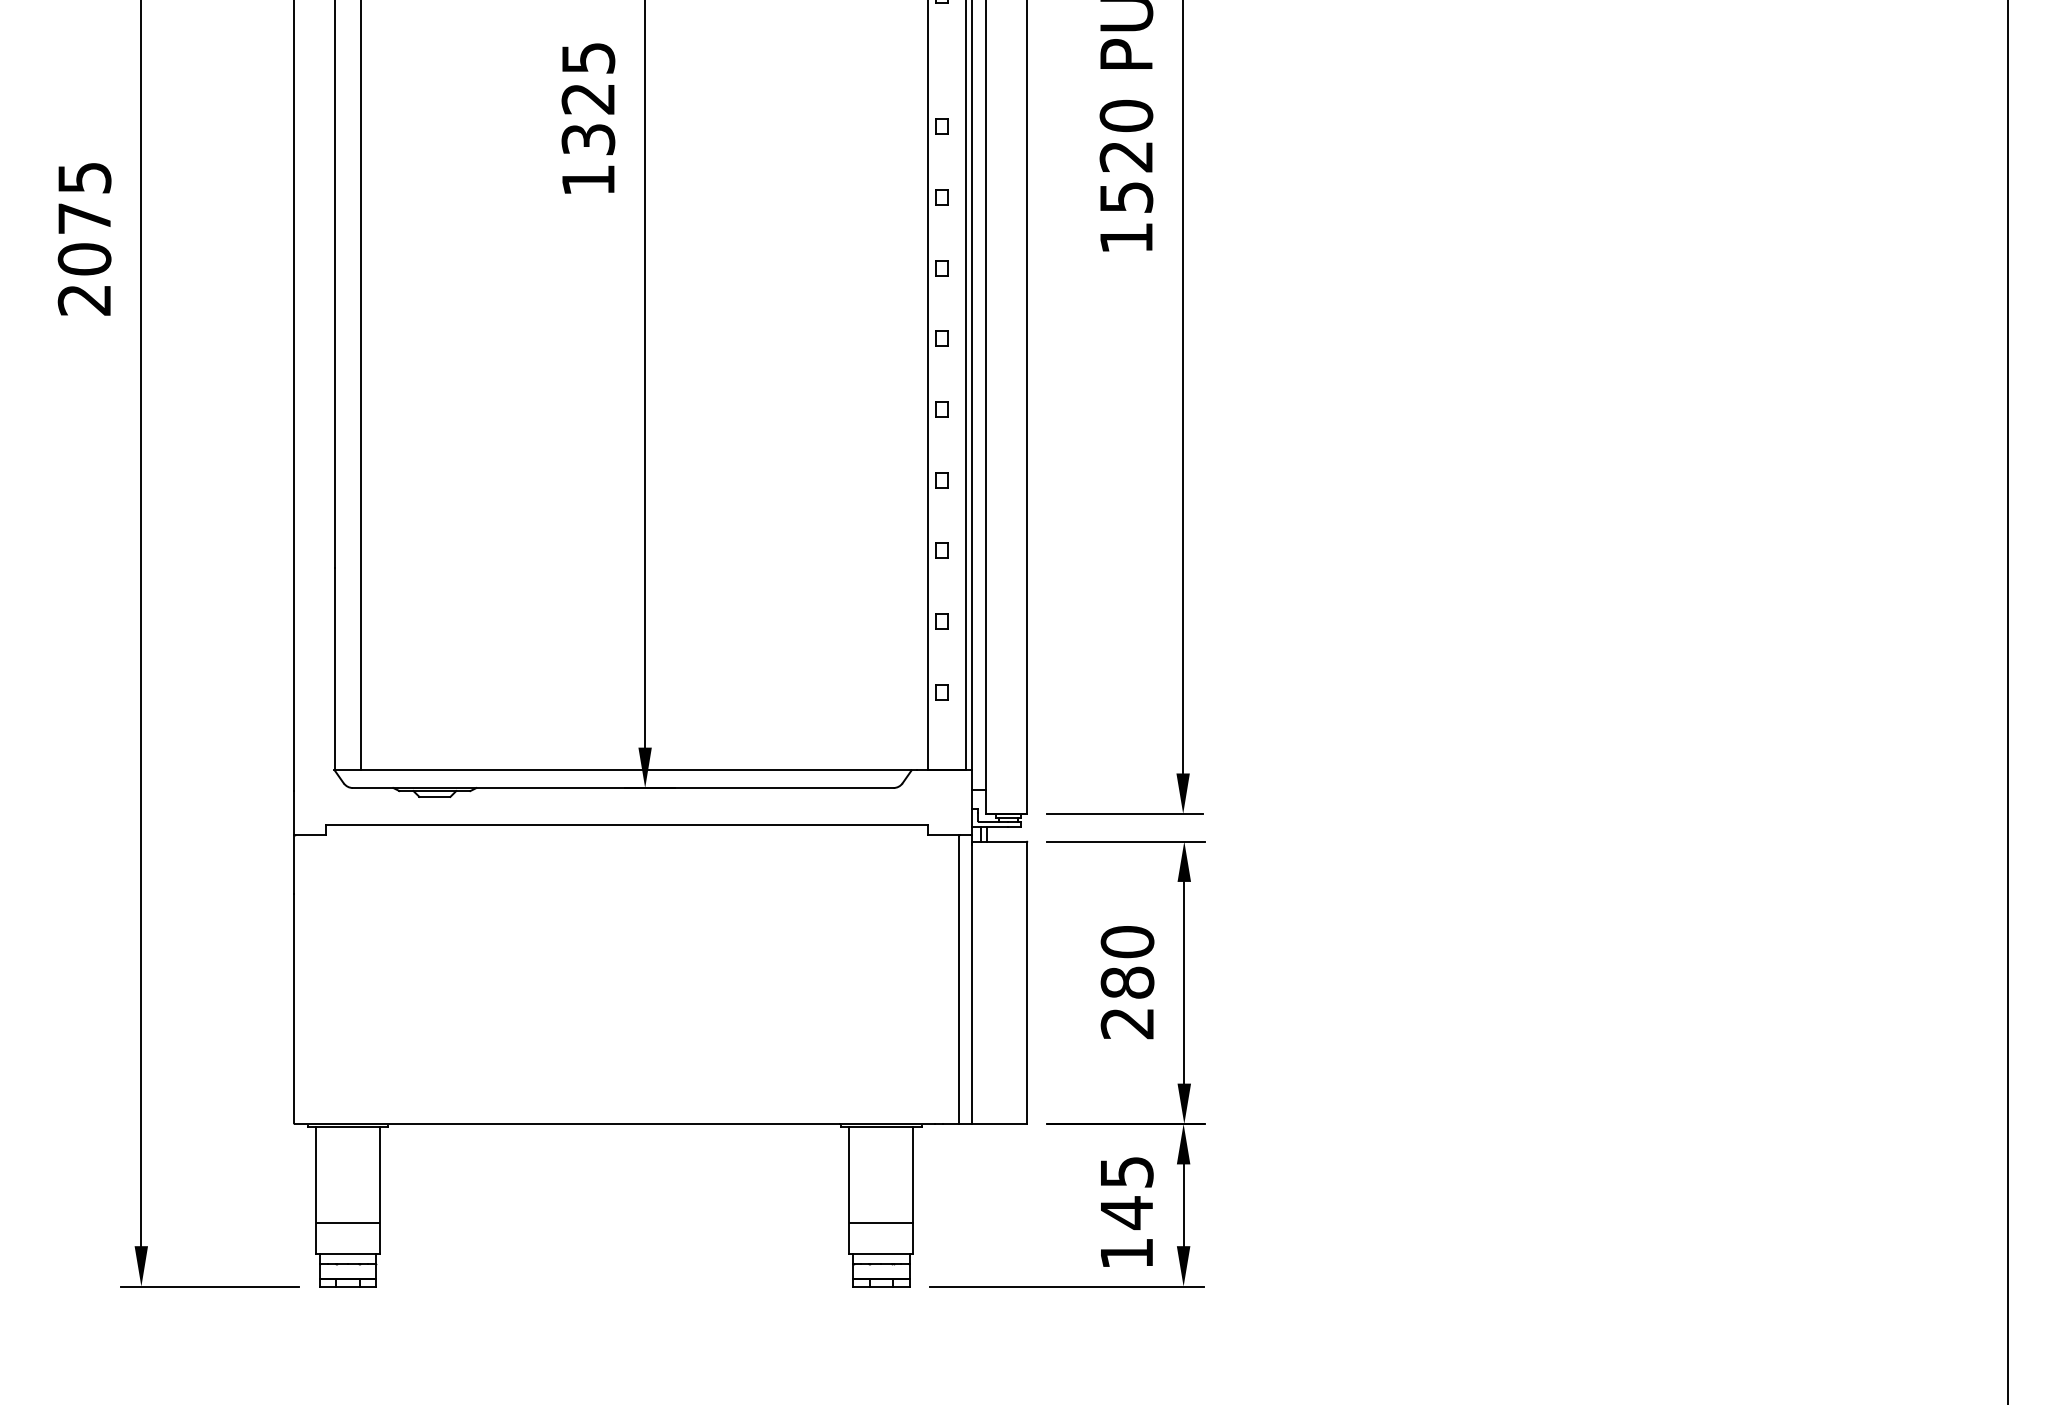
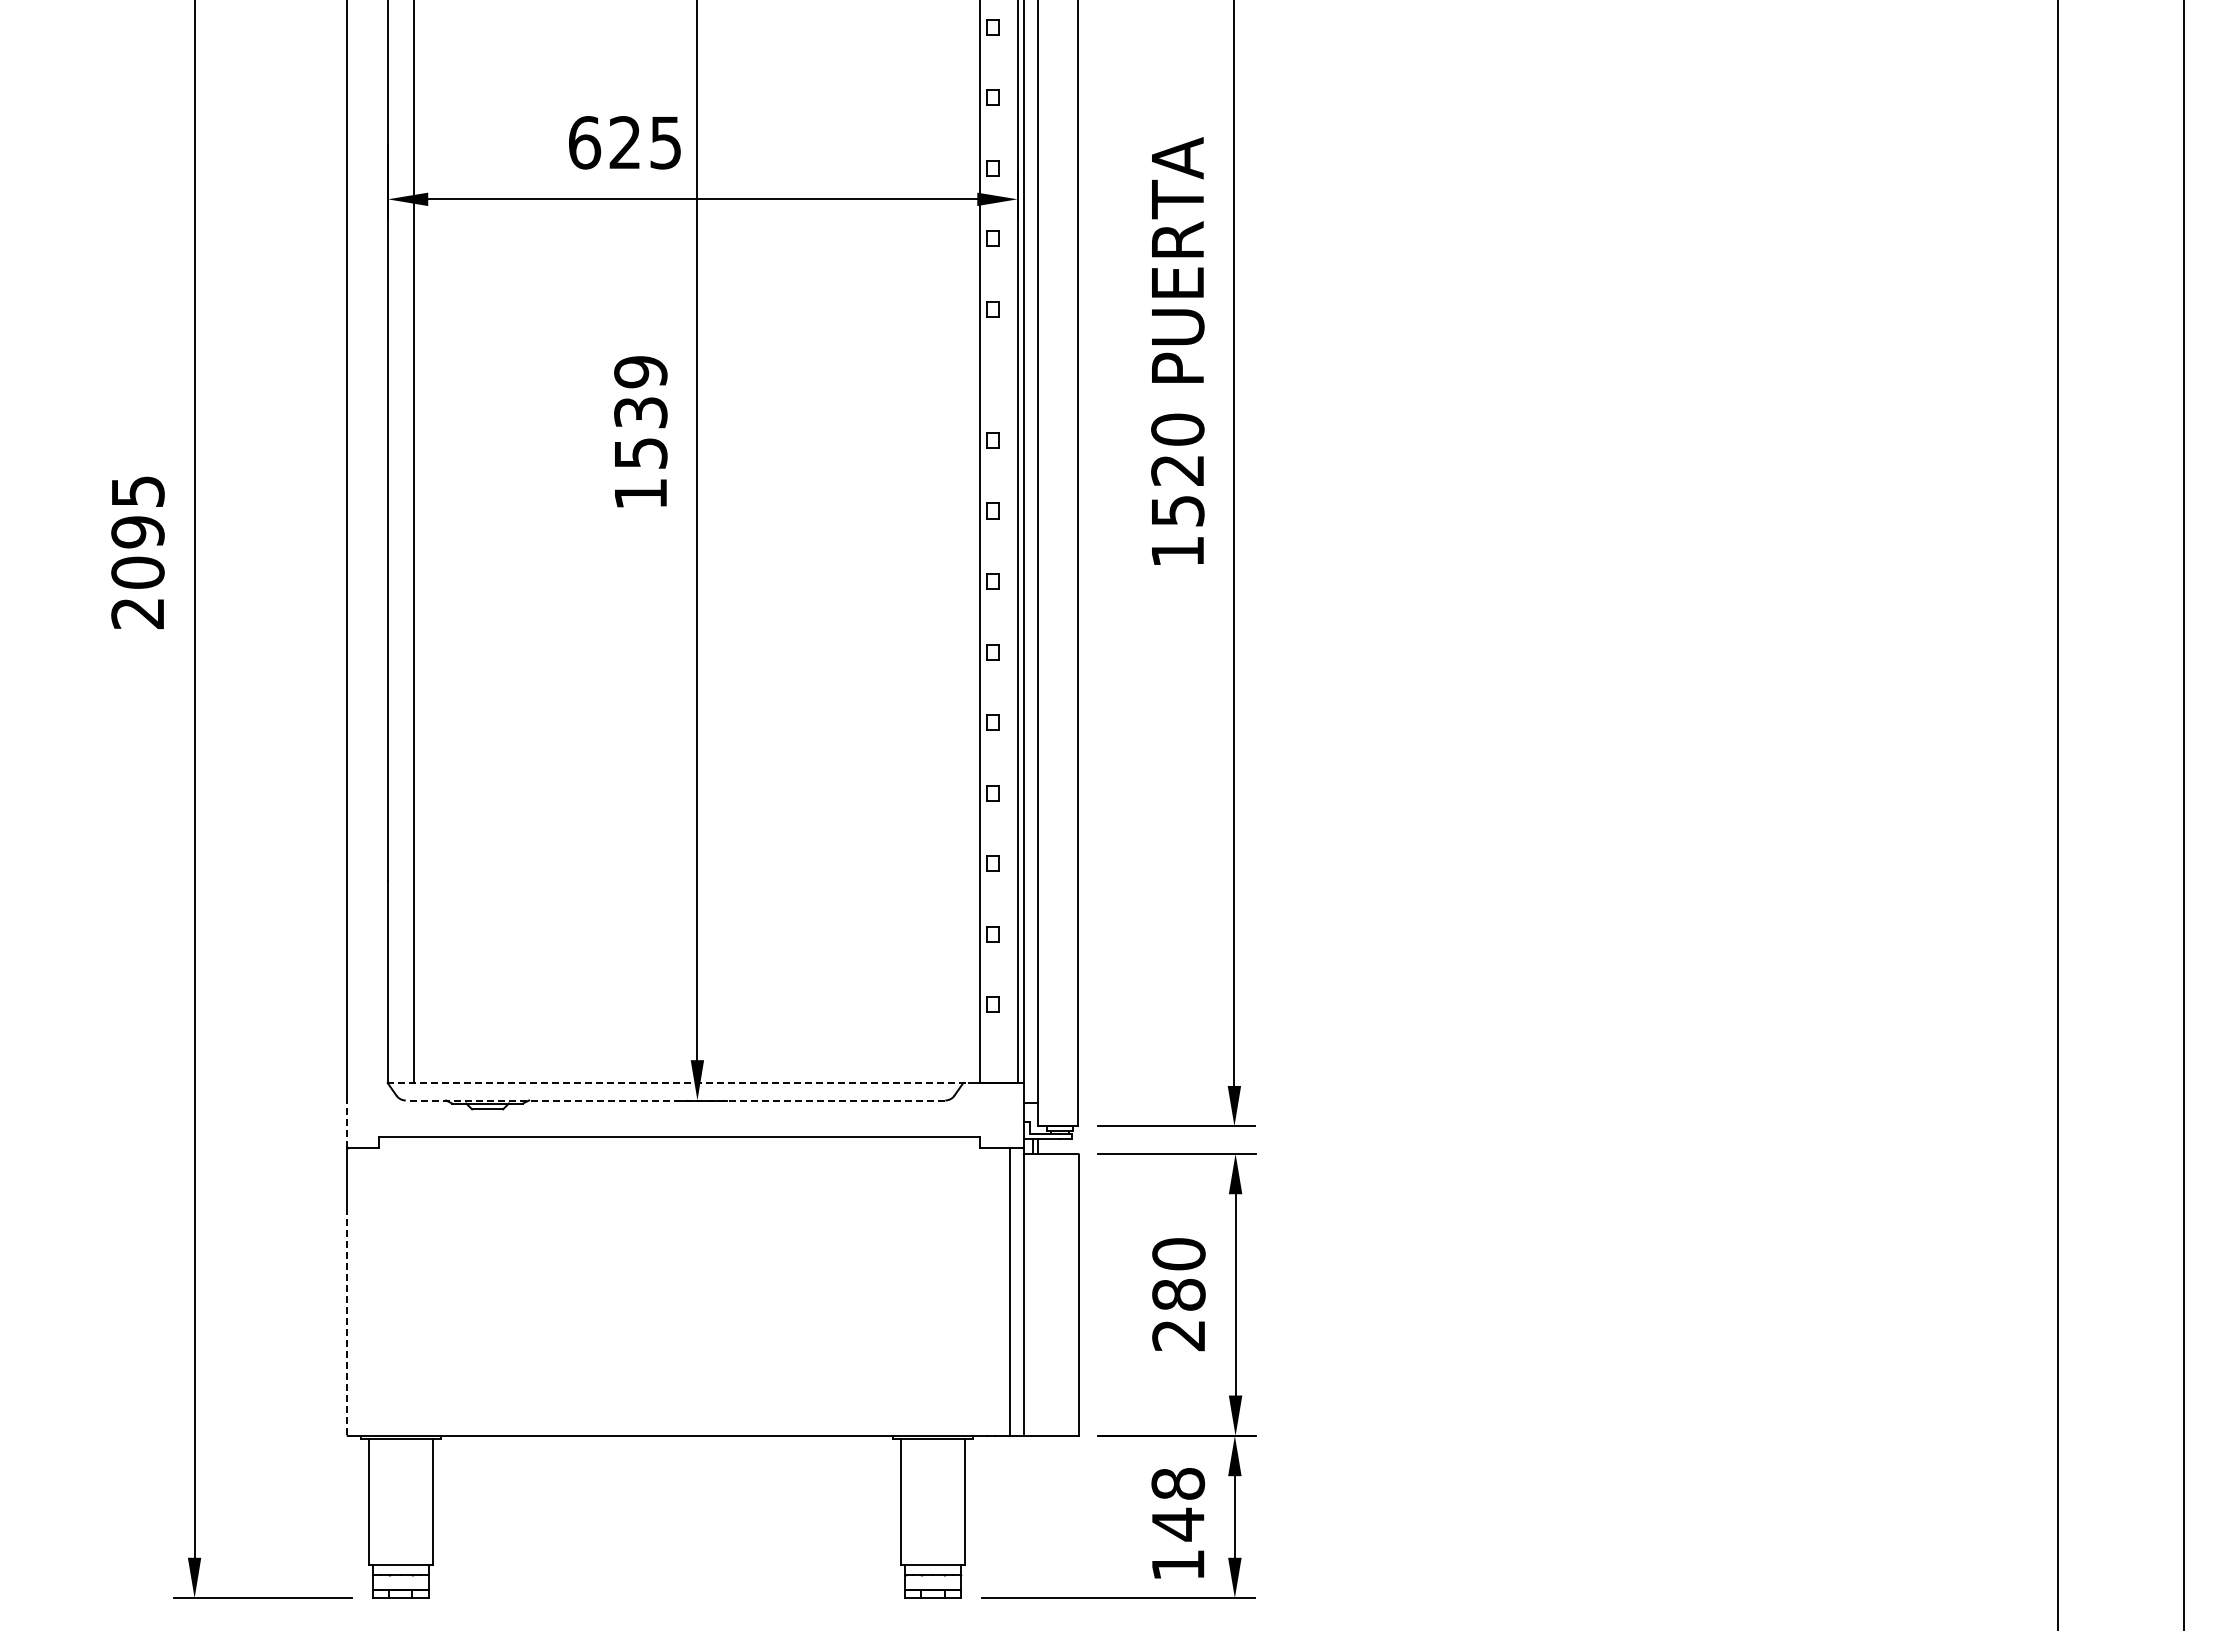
text: (588, 98) -> (640, 412), 1325 -> 1539
text: (84, 218) -> (137, 532), 2075 -> 2095
line: (626, 769) -> (678, 1082), solid -> dashed
line: (623, 788) -> (675, 1100), solid -> dashed
line: (294, 812) -> (347, 1124), solid -> dashed
line: (294, 1008) -> (347, 1320), solid -> dashed
text: (1127, 1171) -> (1178, 1483), 145 -> 148
line: (347, 1223) -> (400, 1535), removed
line: (880, 1223) -> (932, 1535), removed

